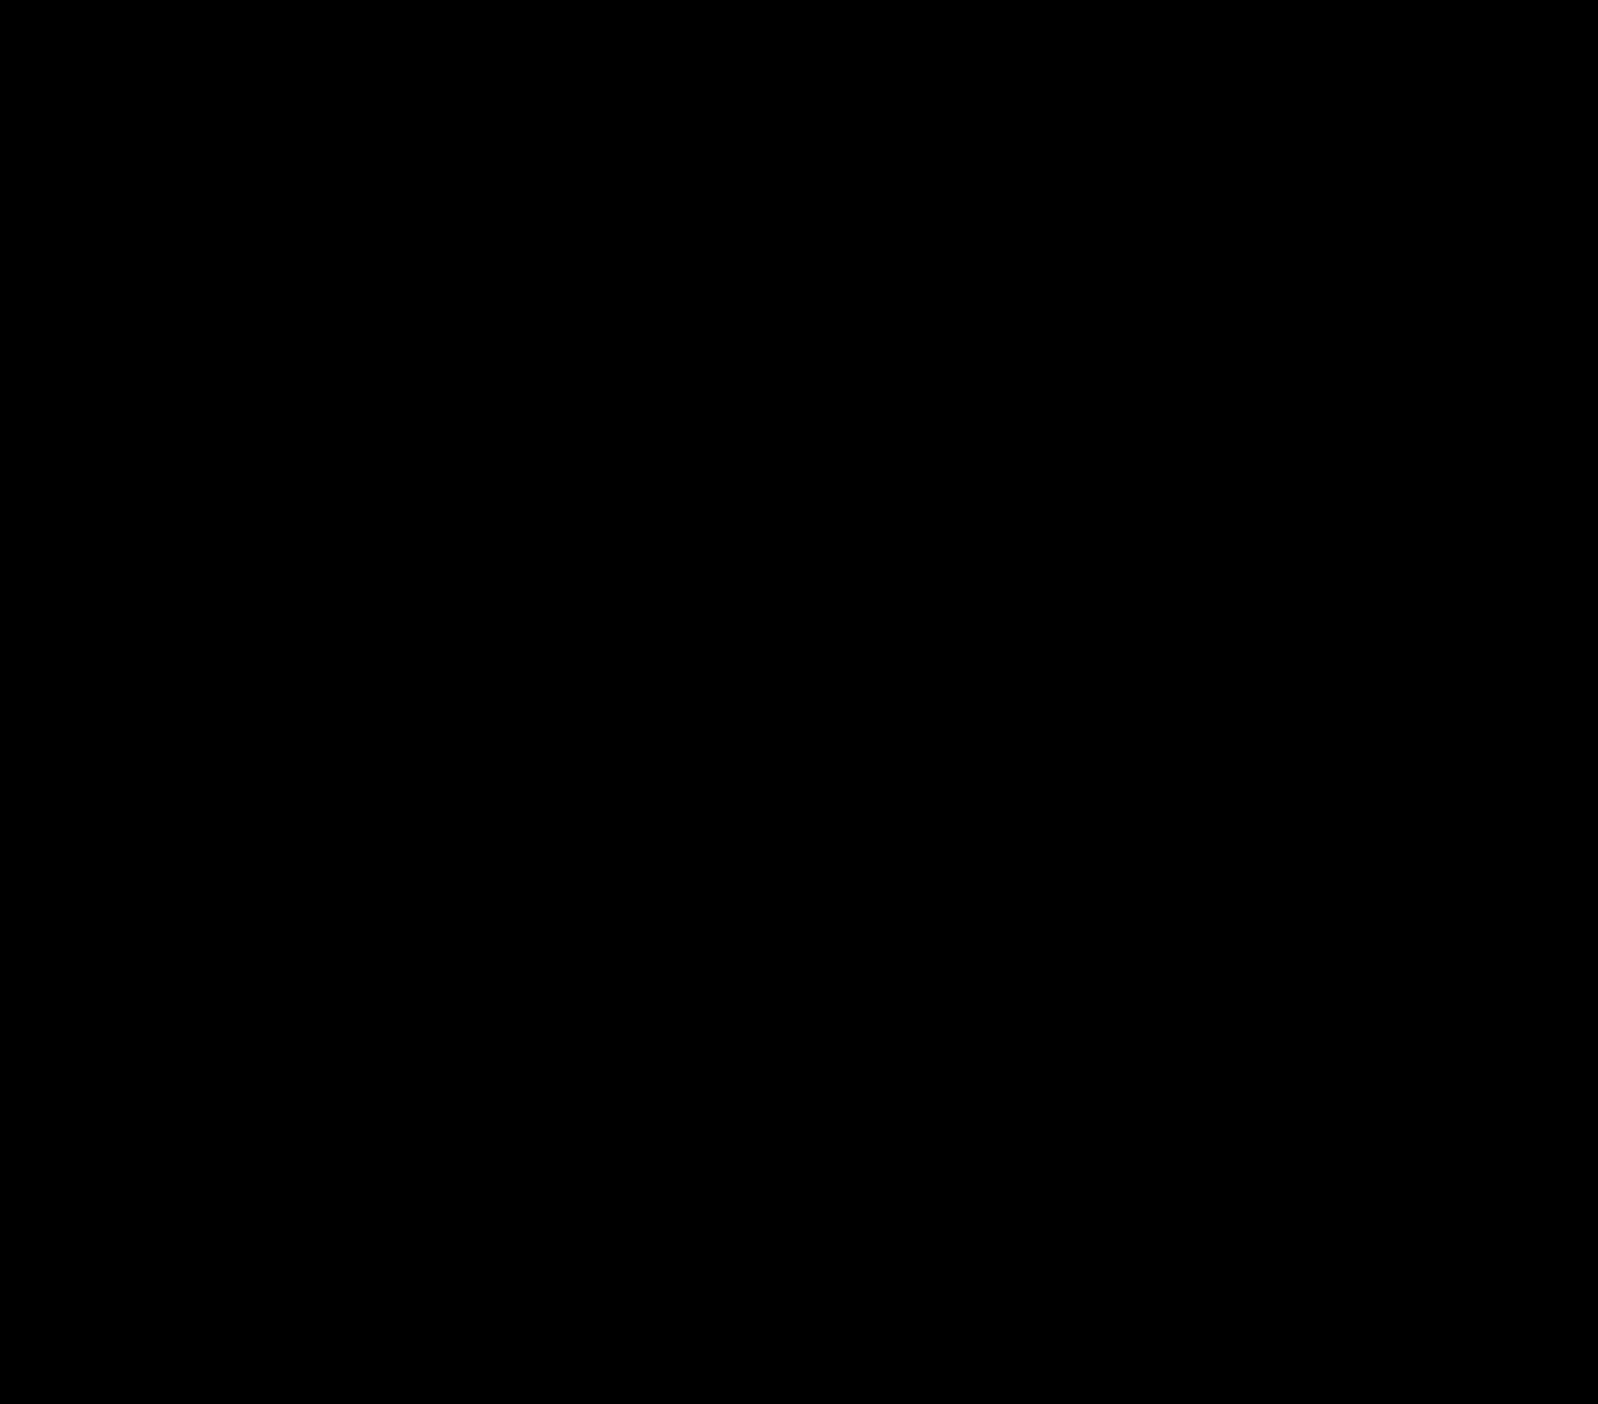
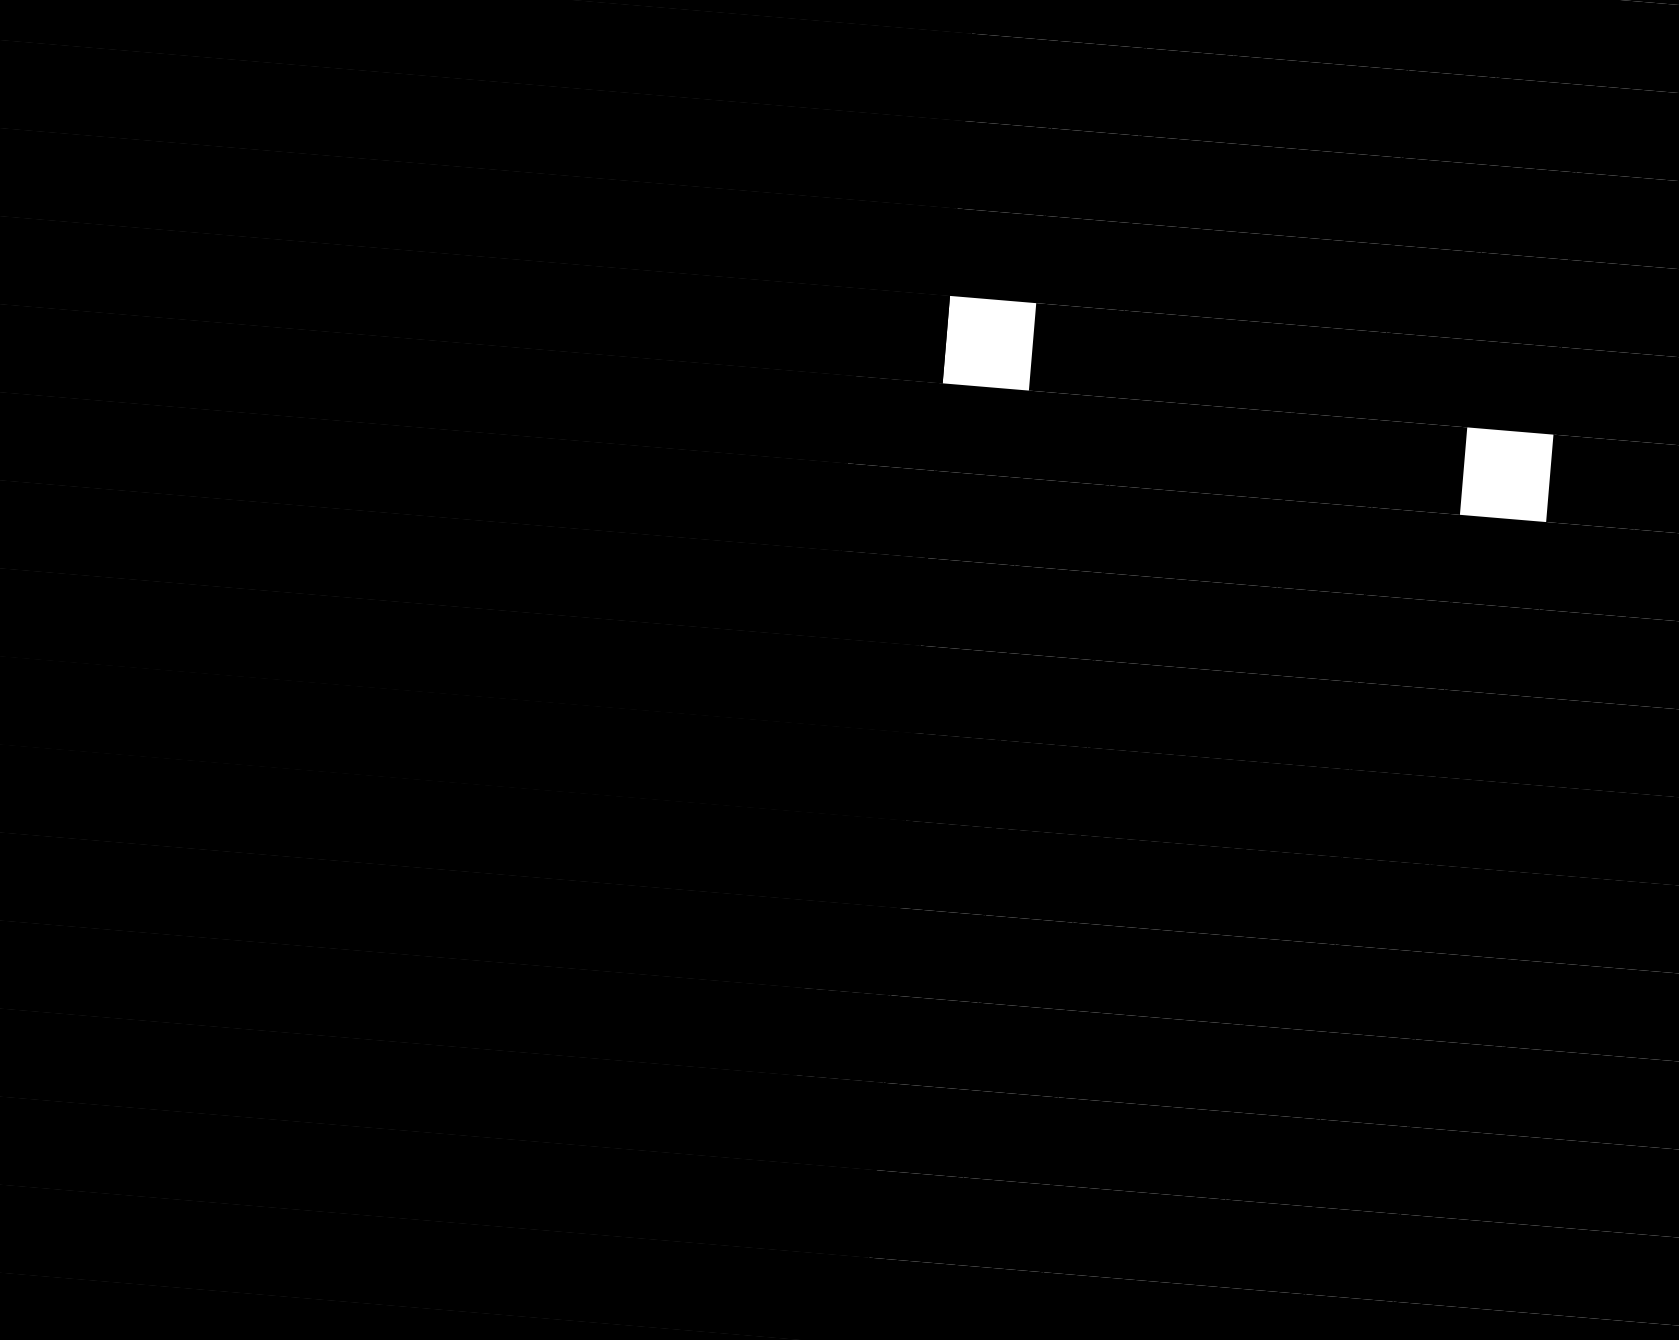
fill: (938, 258) -> (989, 343), removed
fill: (1354, 327) -> (1506, 474), removed

